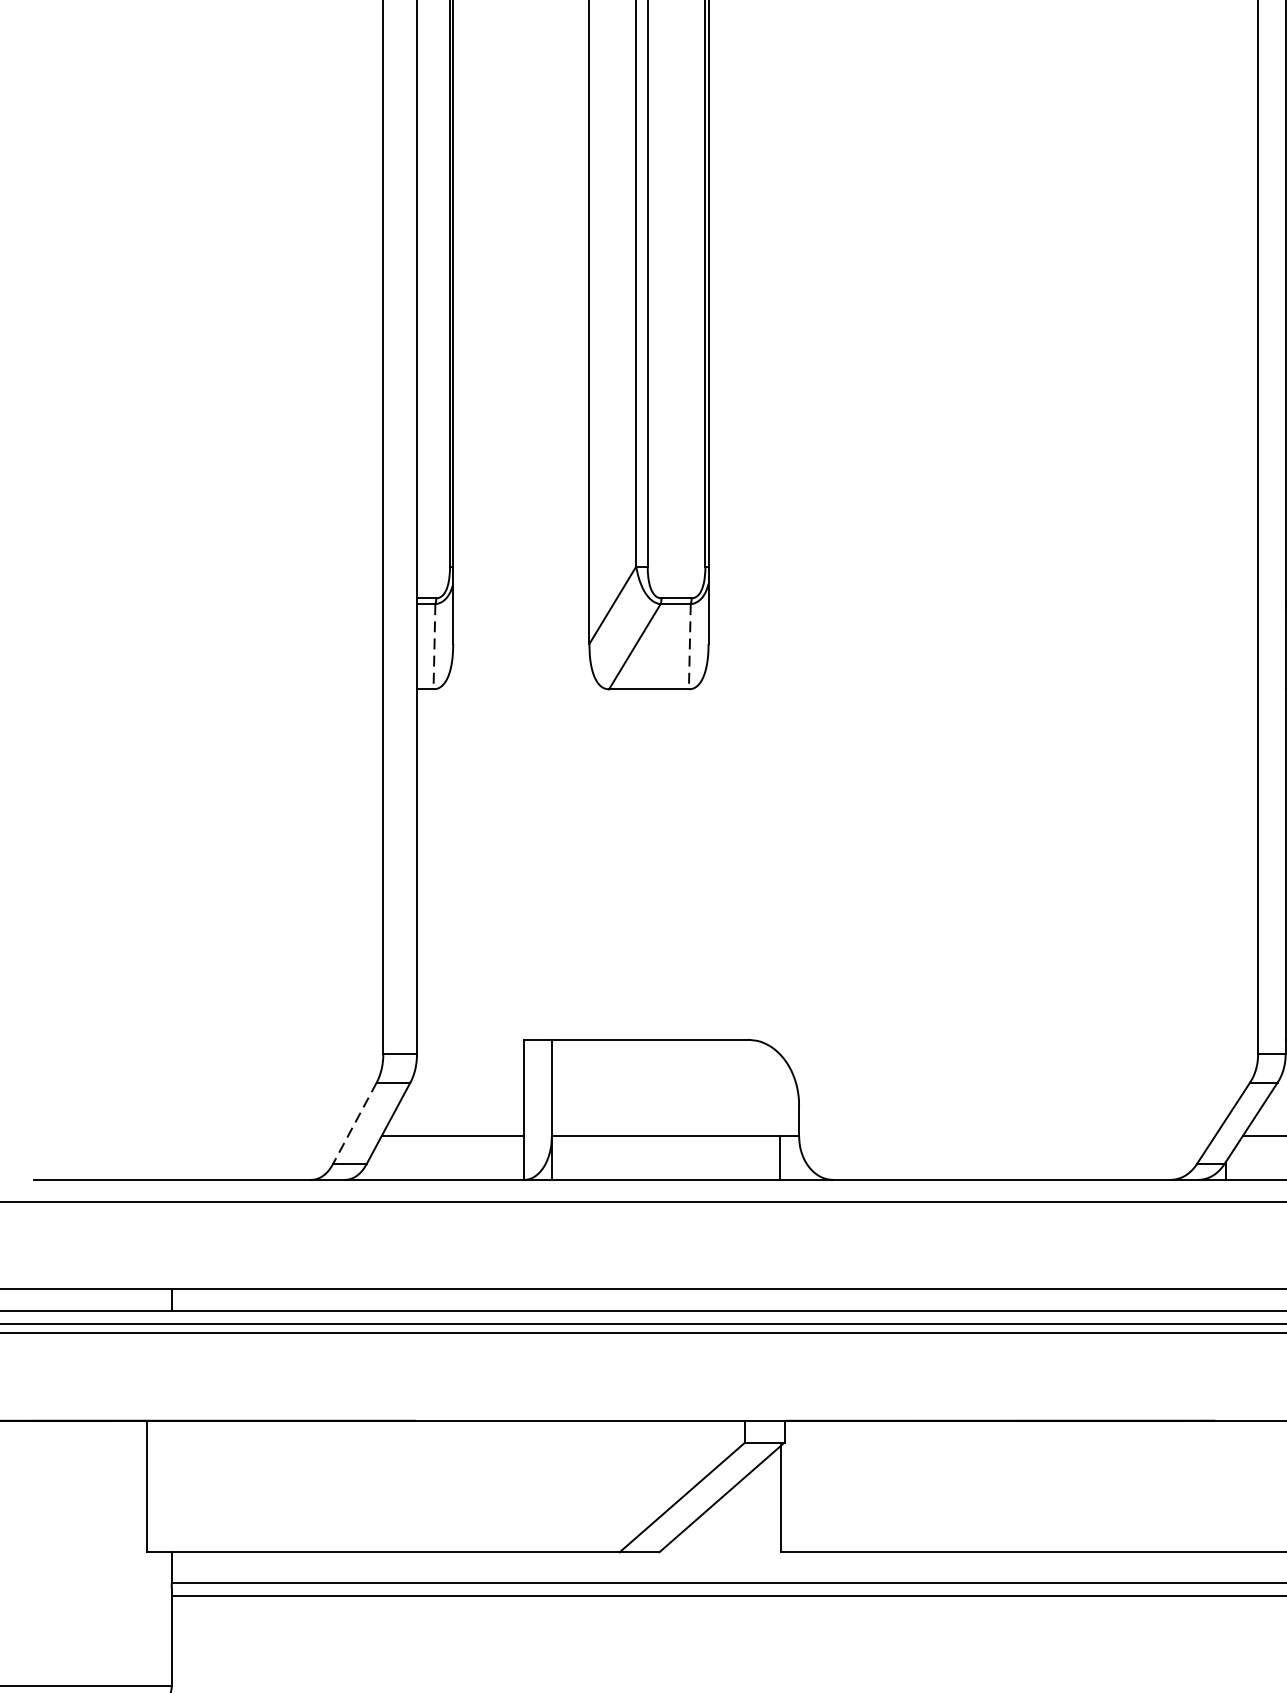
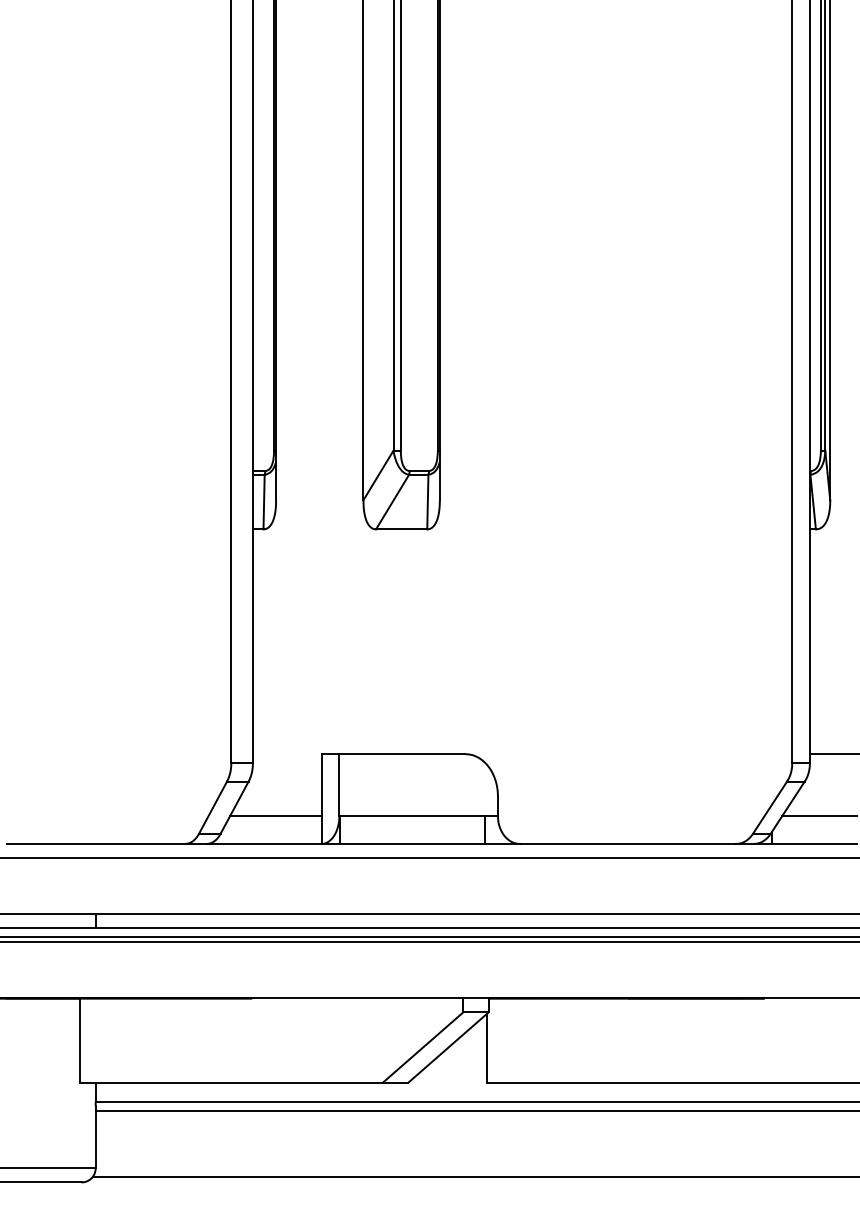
line: (435, 647) -> (264, 502), dashed -> solid
line: (689, 647) -> (427, 502), dashed -> solid
line: (355, 1123) -> (213, 807), dashed -> solid

